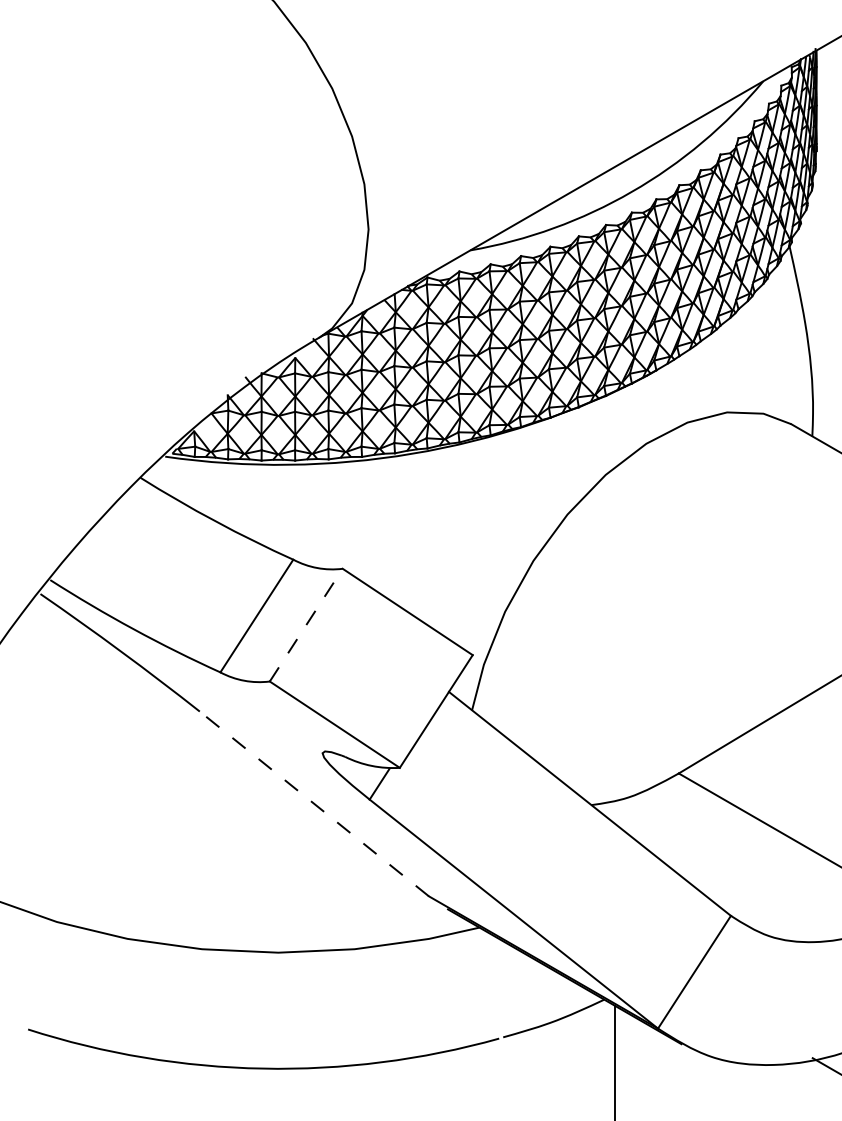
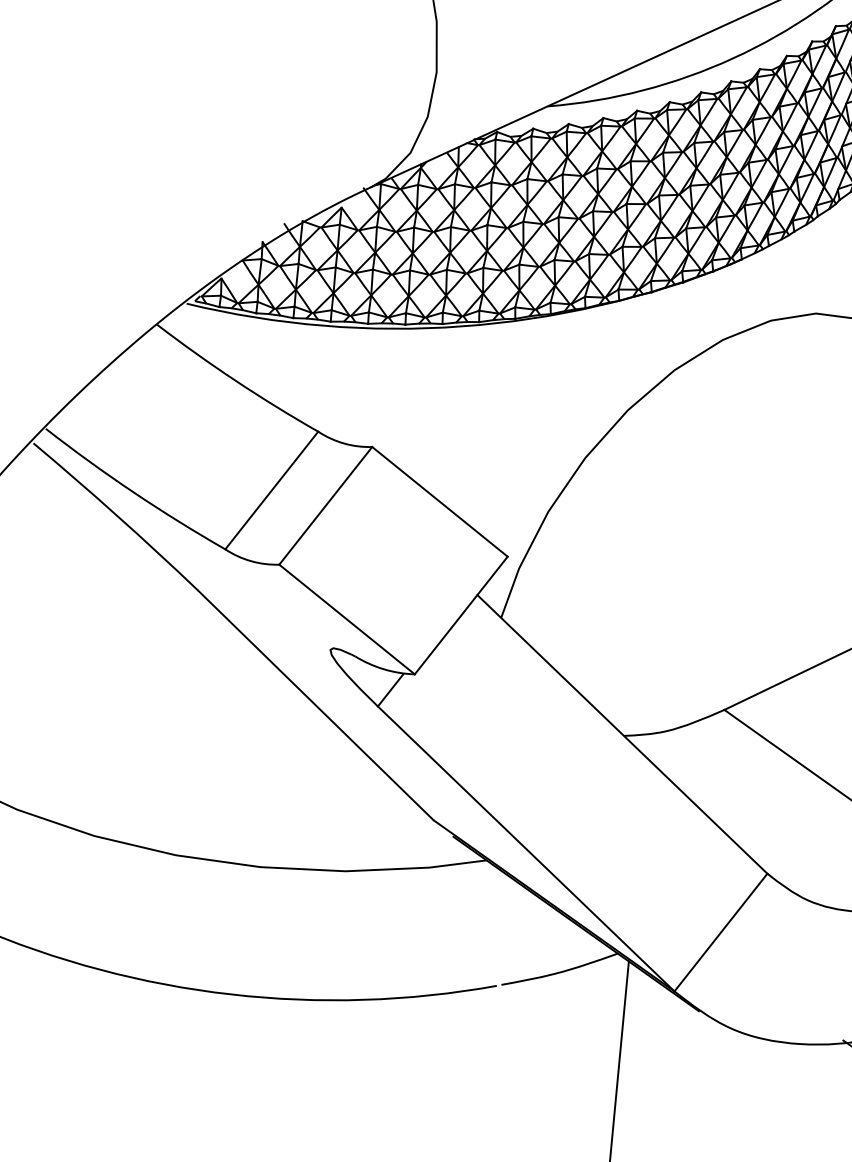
line: (306, 624) -> (326, 505), dashed -> solid
line: (313, 803) -> (315, 704), dashed -> solid

